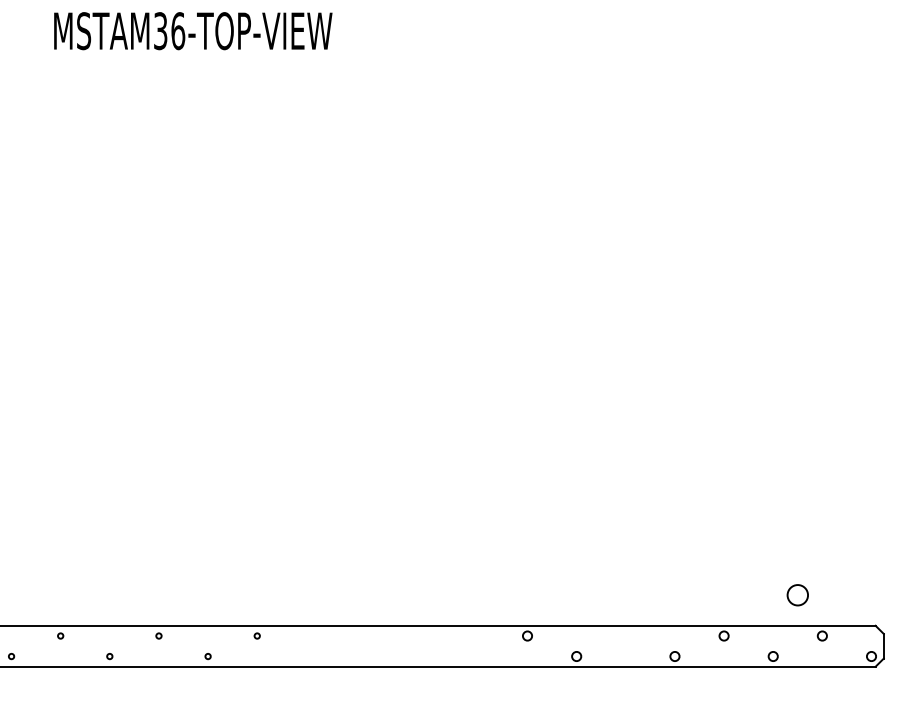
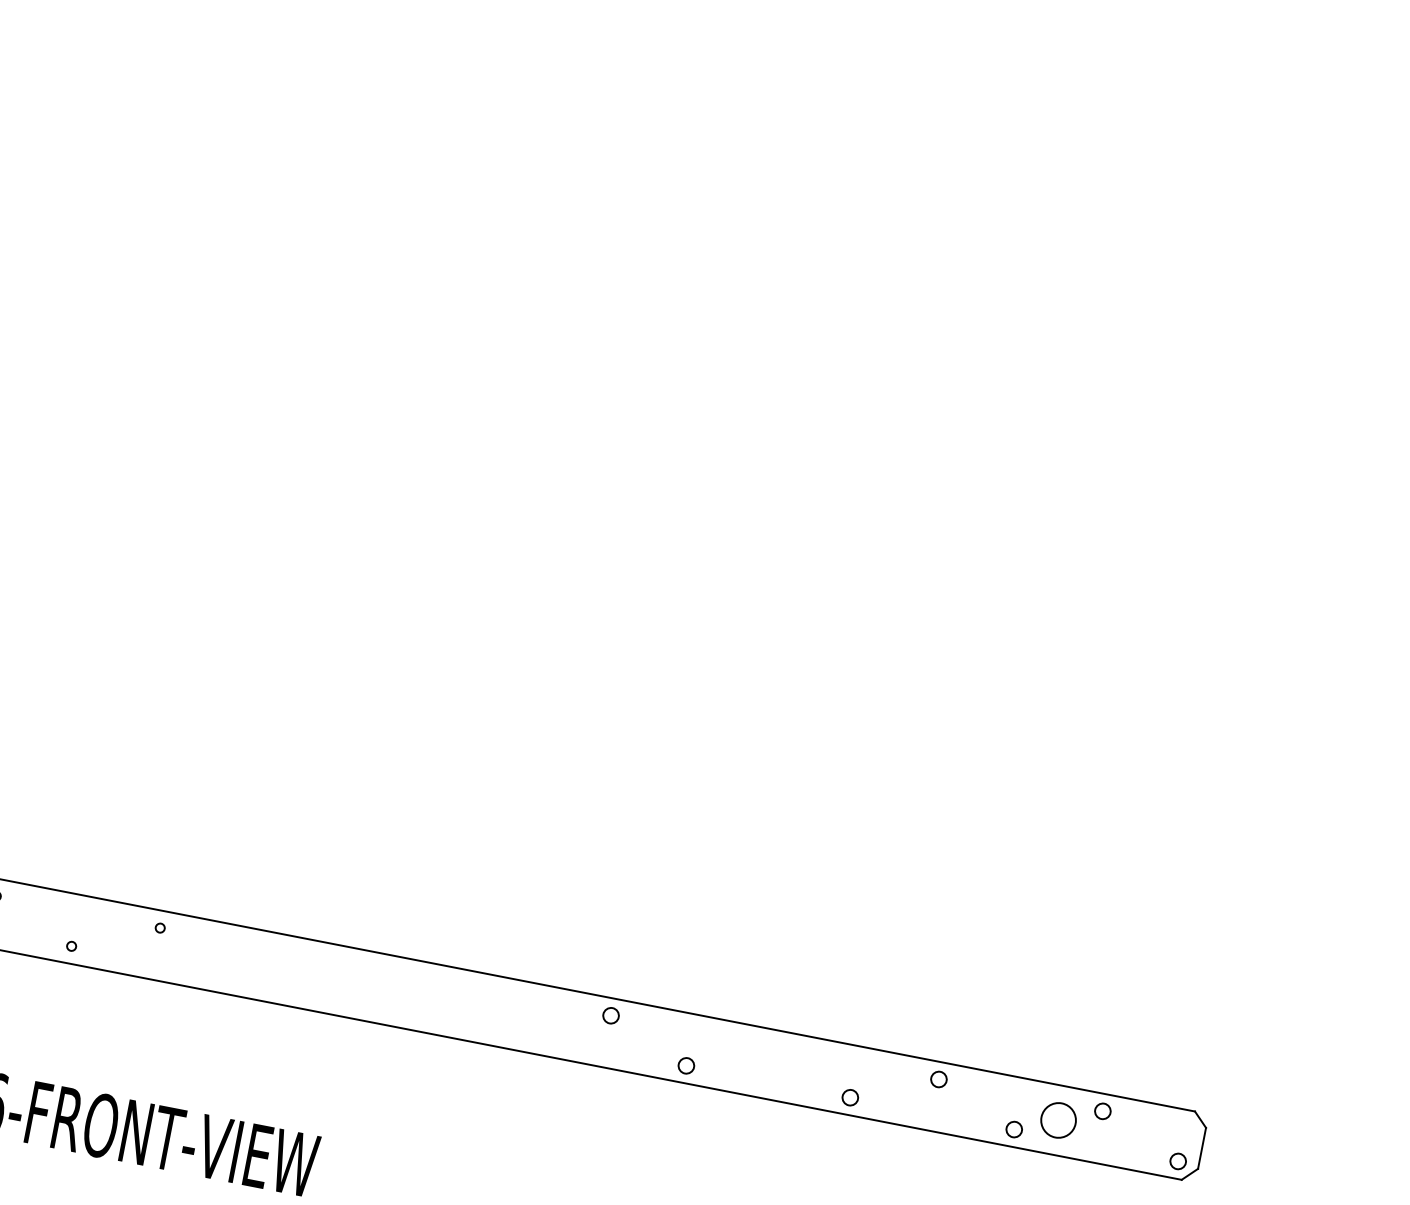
circle: (797, 595) -> (1057, 1120), moved

